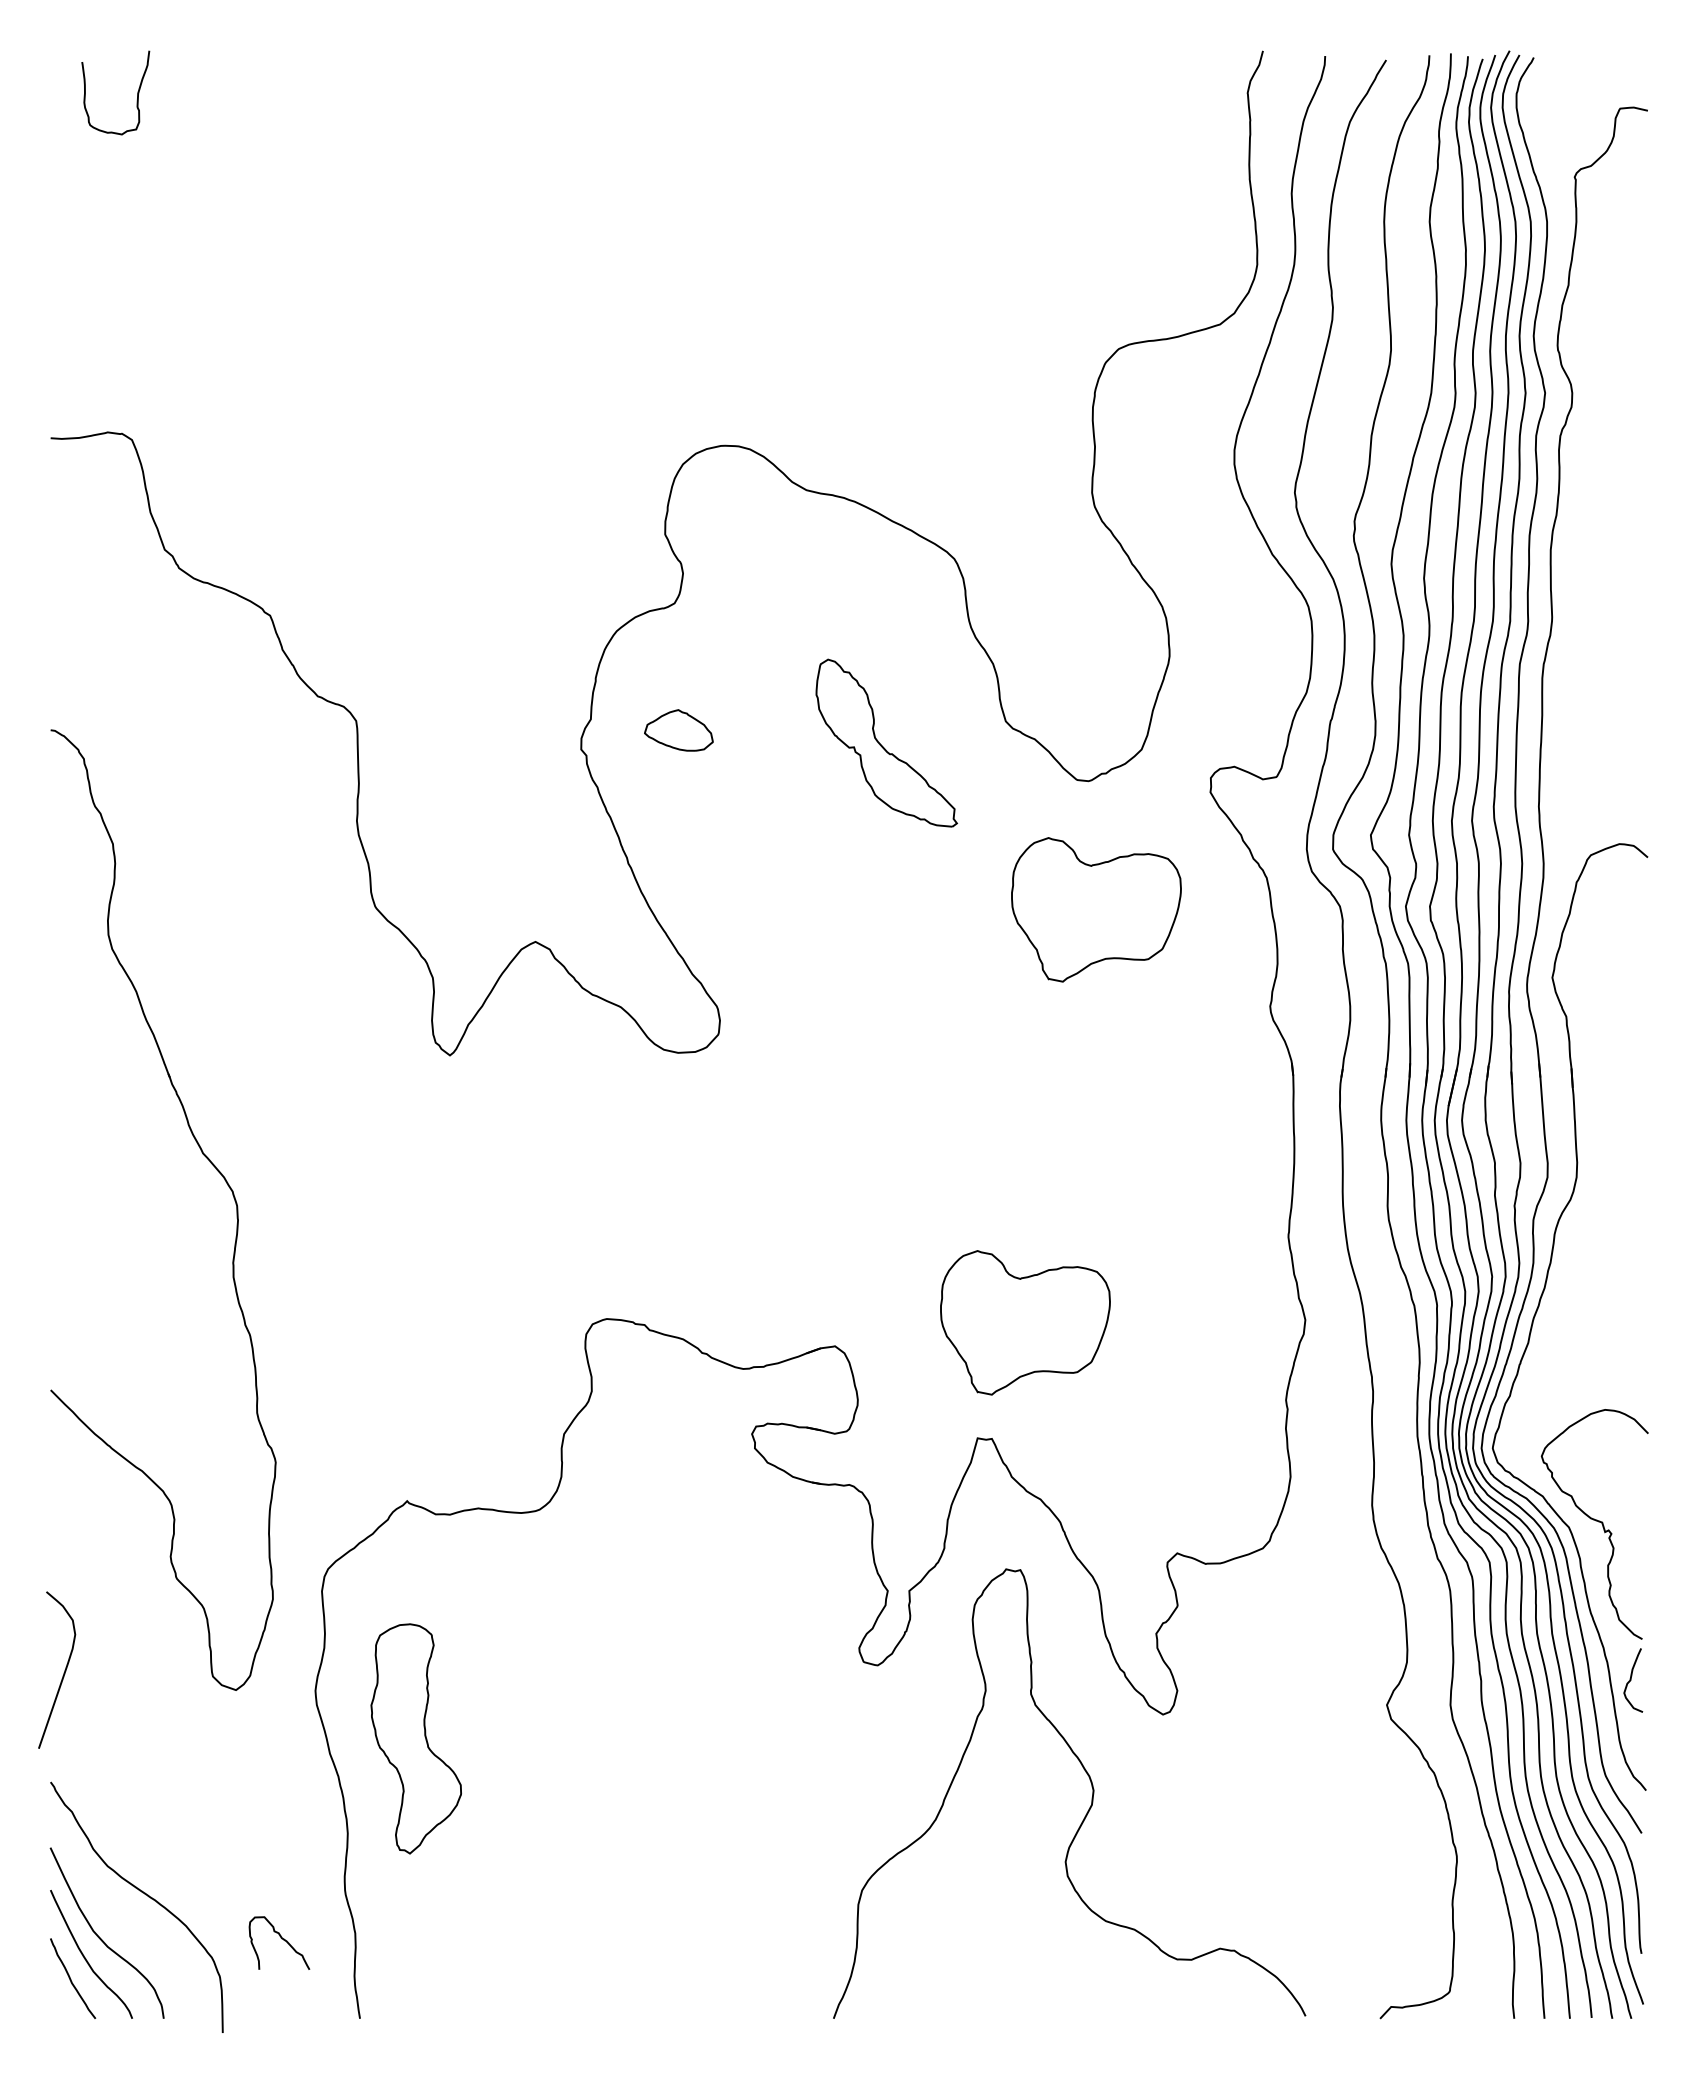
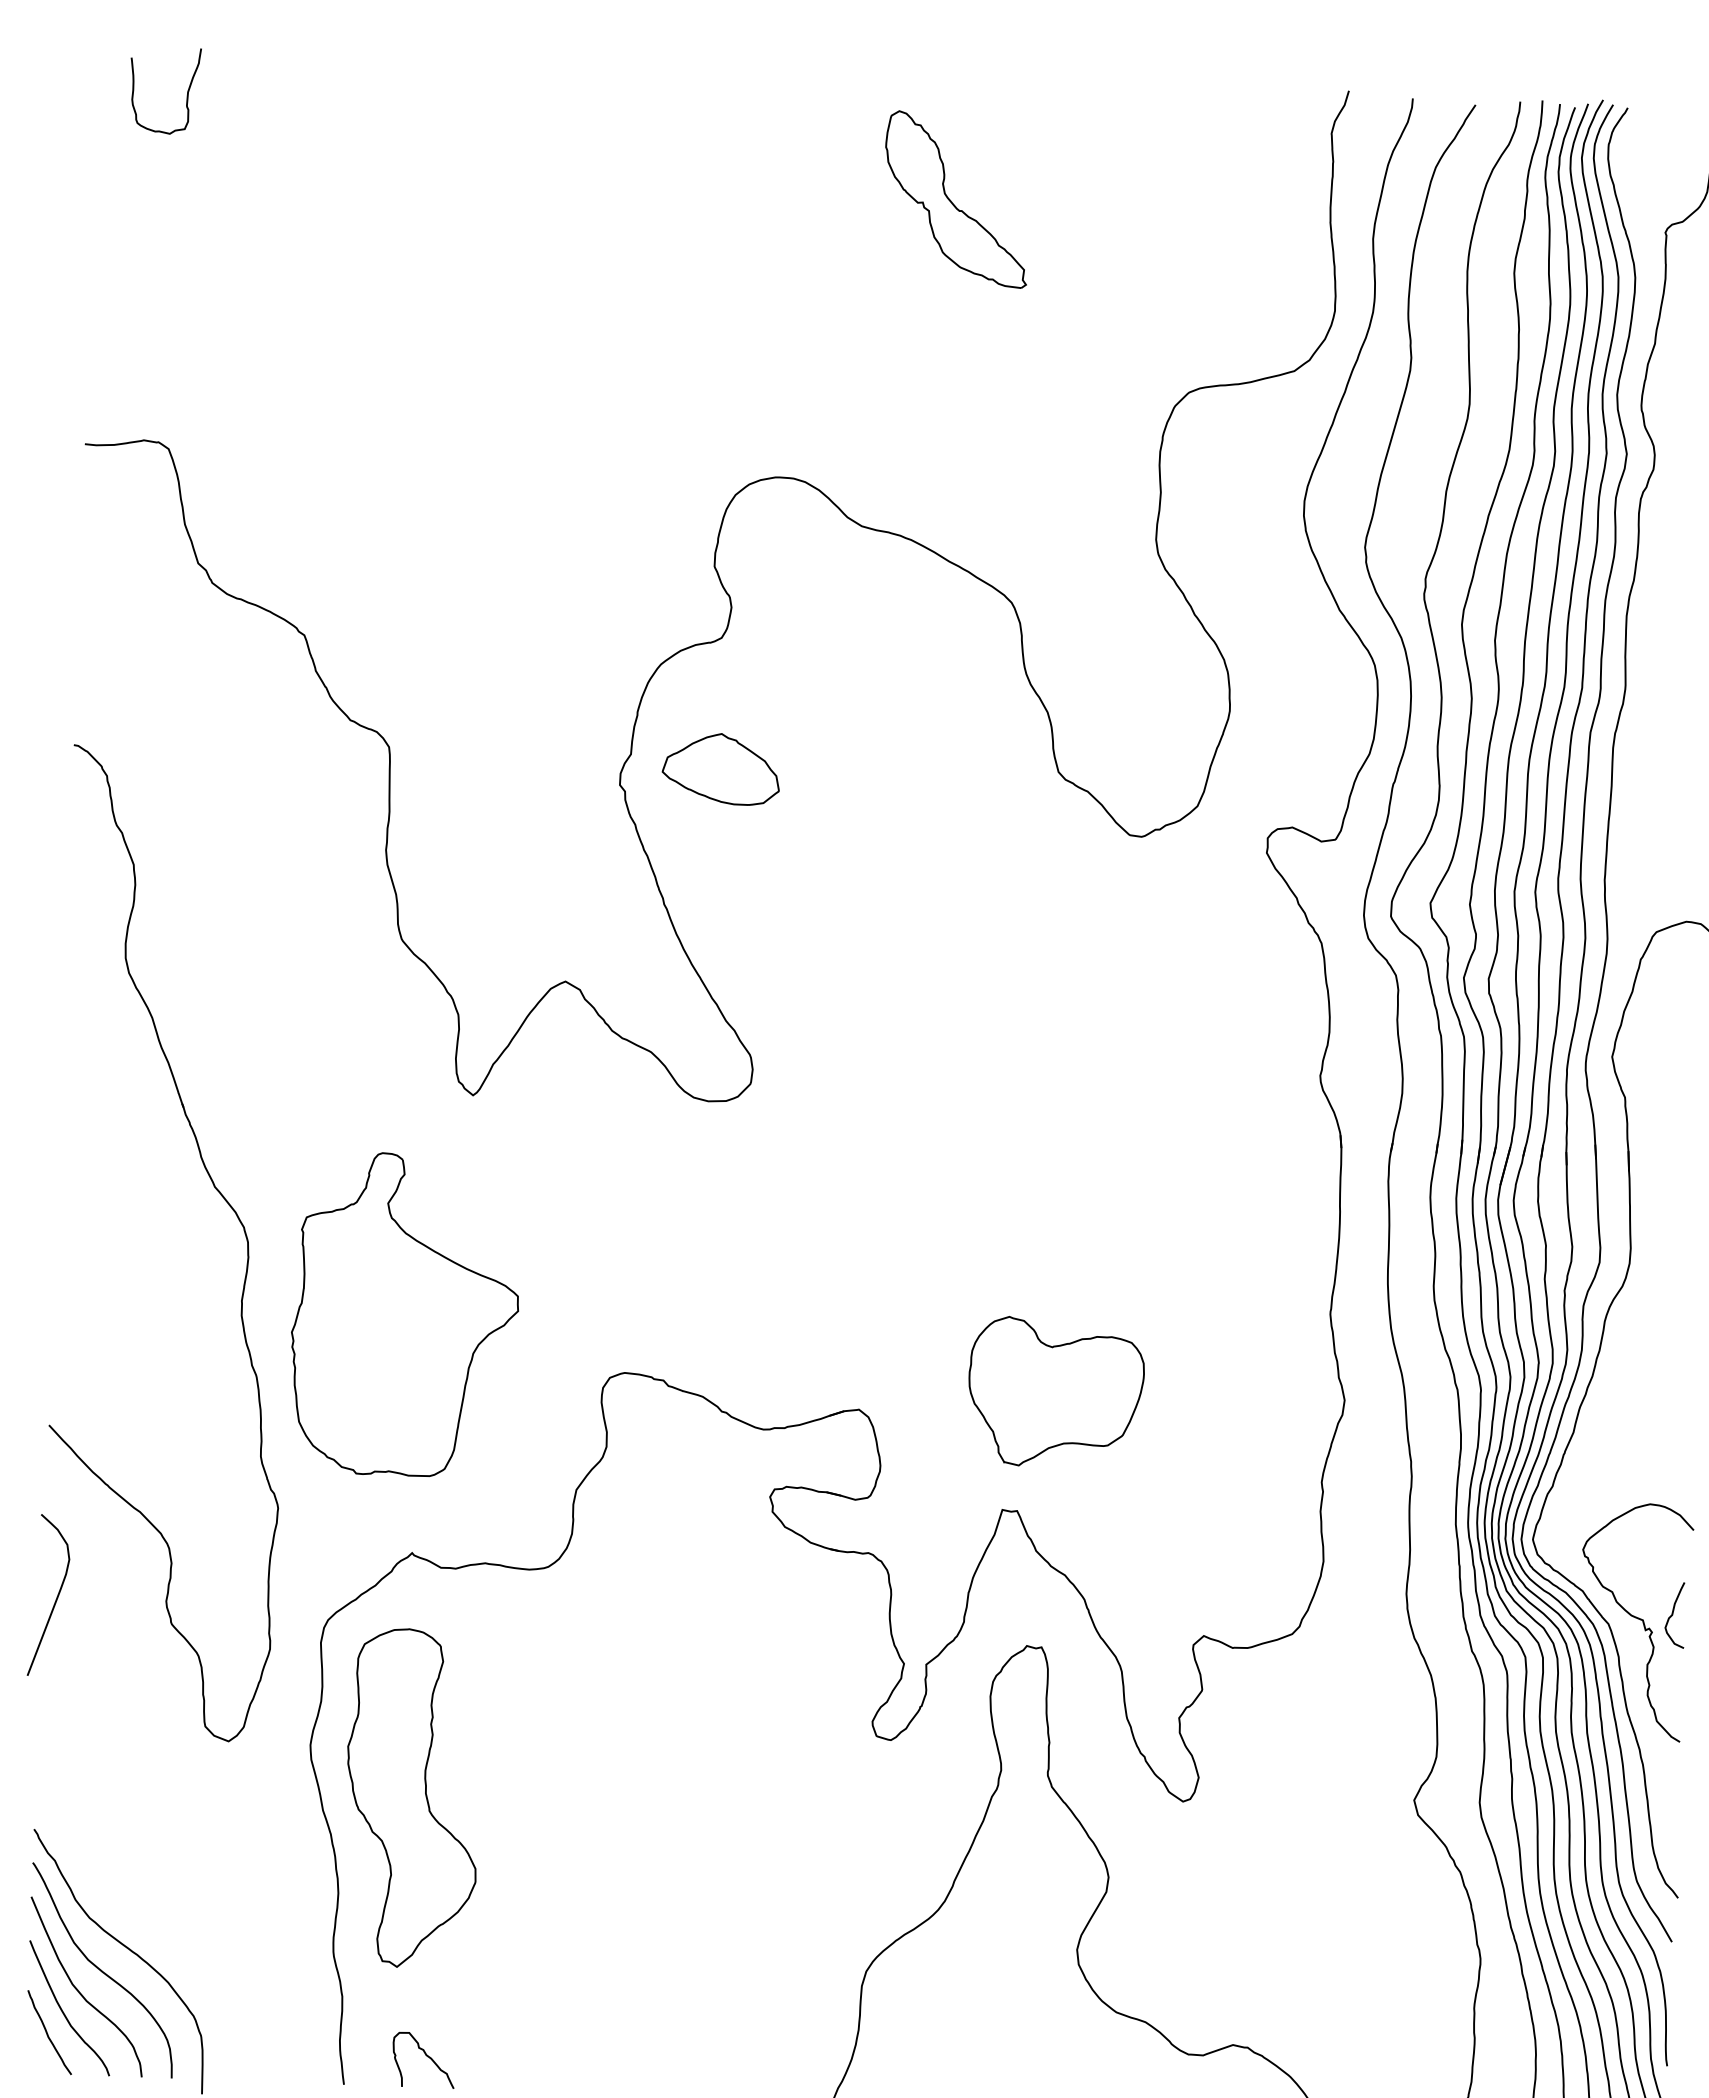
part: (678, 730) -> (720, 769), size x1.67
part: (886, 742) -> (956, 198), moved
part: (1096, 909) -> (1144, 969), removed
part: (391, 1270) -> (404, 1314), added
curve: (63, 1672) -> (55, 1598), moved
curve: (1631, 1680) -> (1673, 1615), moved
part: (416, 1738) -> (412, 1798), size x1.43
curve: (121, 1916) -> (102, 1970), added
curve: (282, 1939) -> (427, 2056), moved

